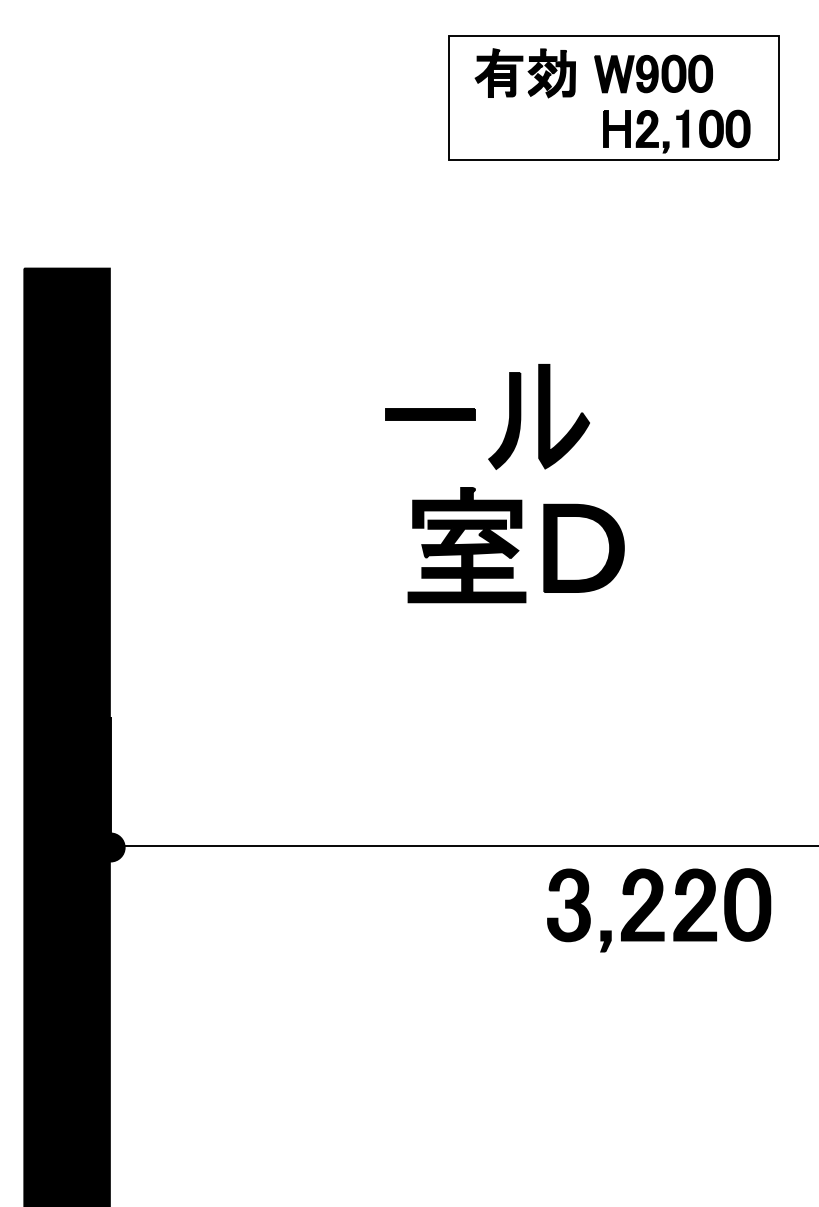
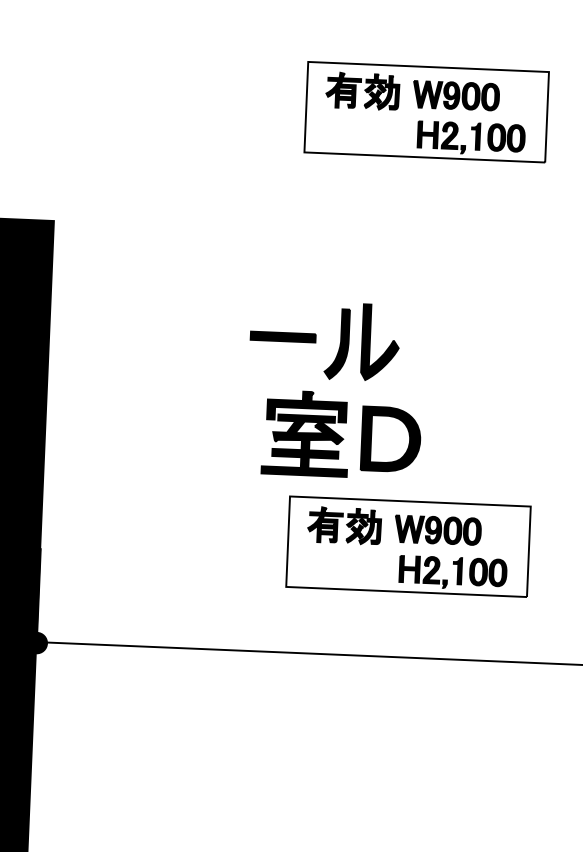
part: (613, 693) -> (408, 546), added
part: (659, 910) -> (435, 705), removed

